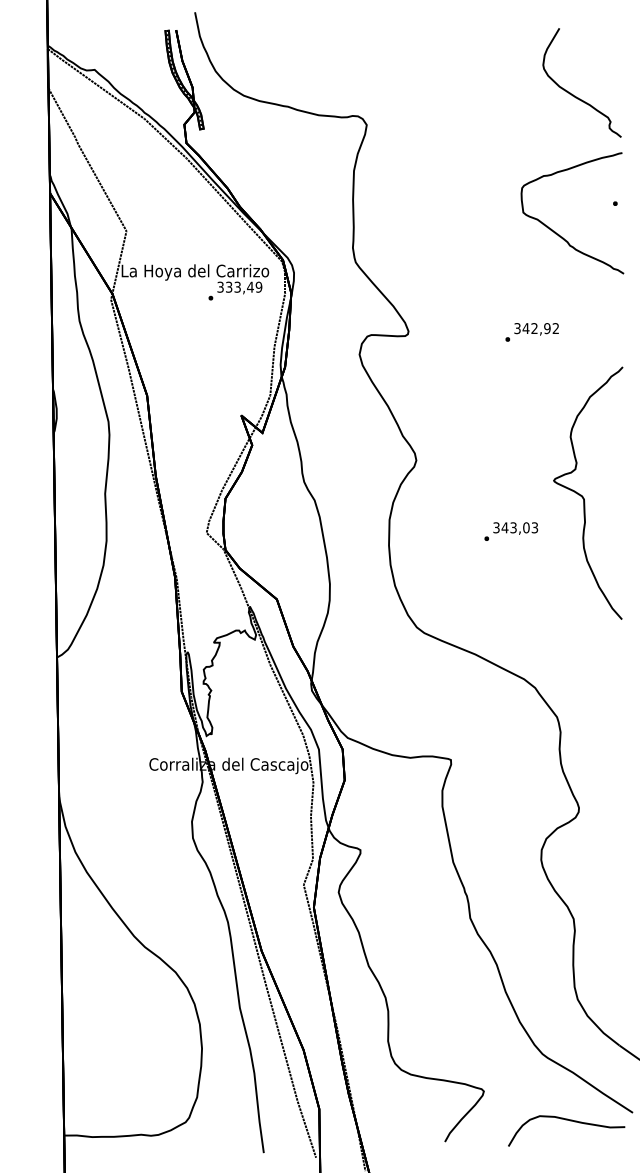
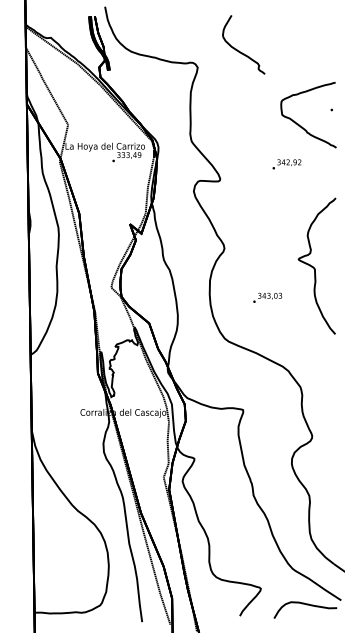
curve: (573, 93) -> (239, 50), moved
text: (531, 332) -> (286, 164), moved
text: (510, 530) -> (267, 297), moved

